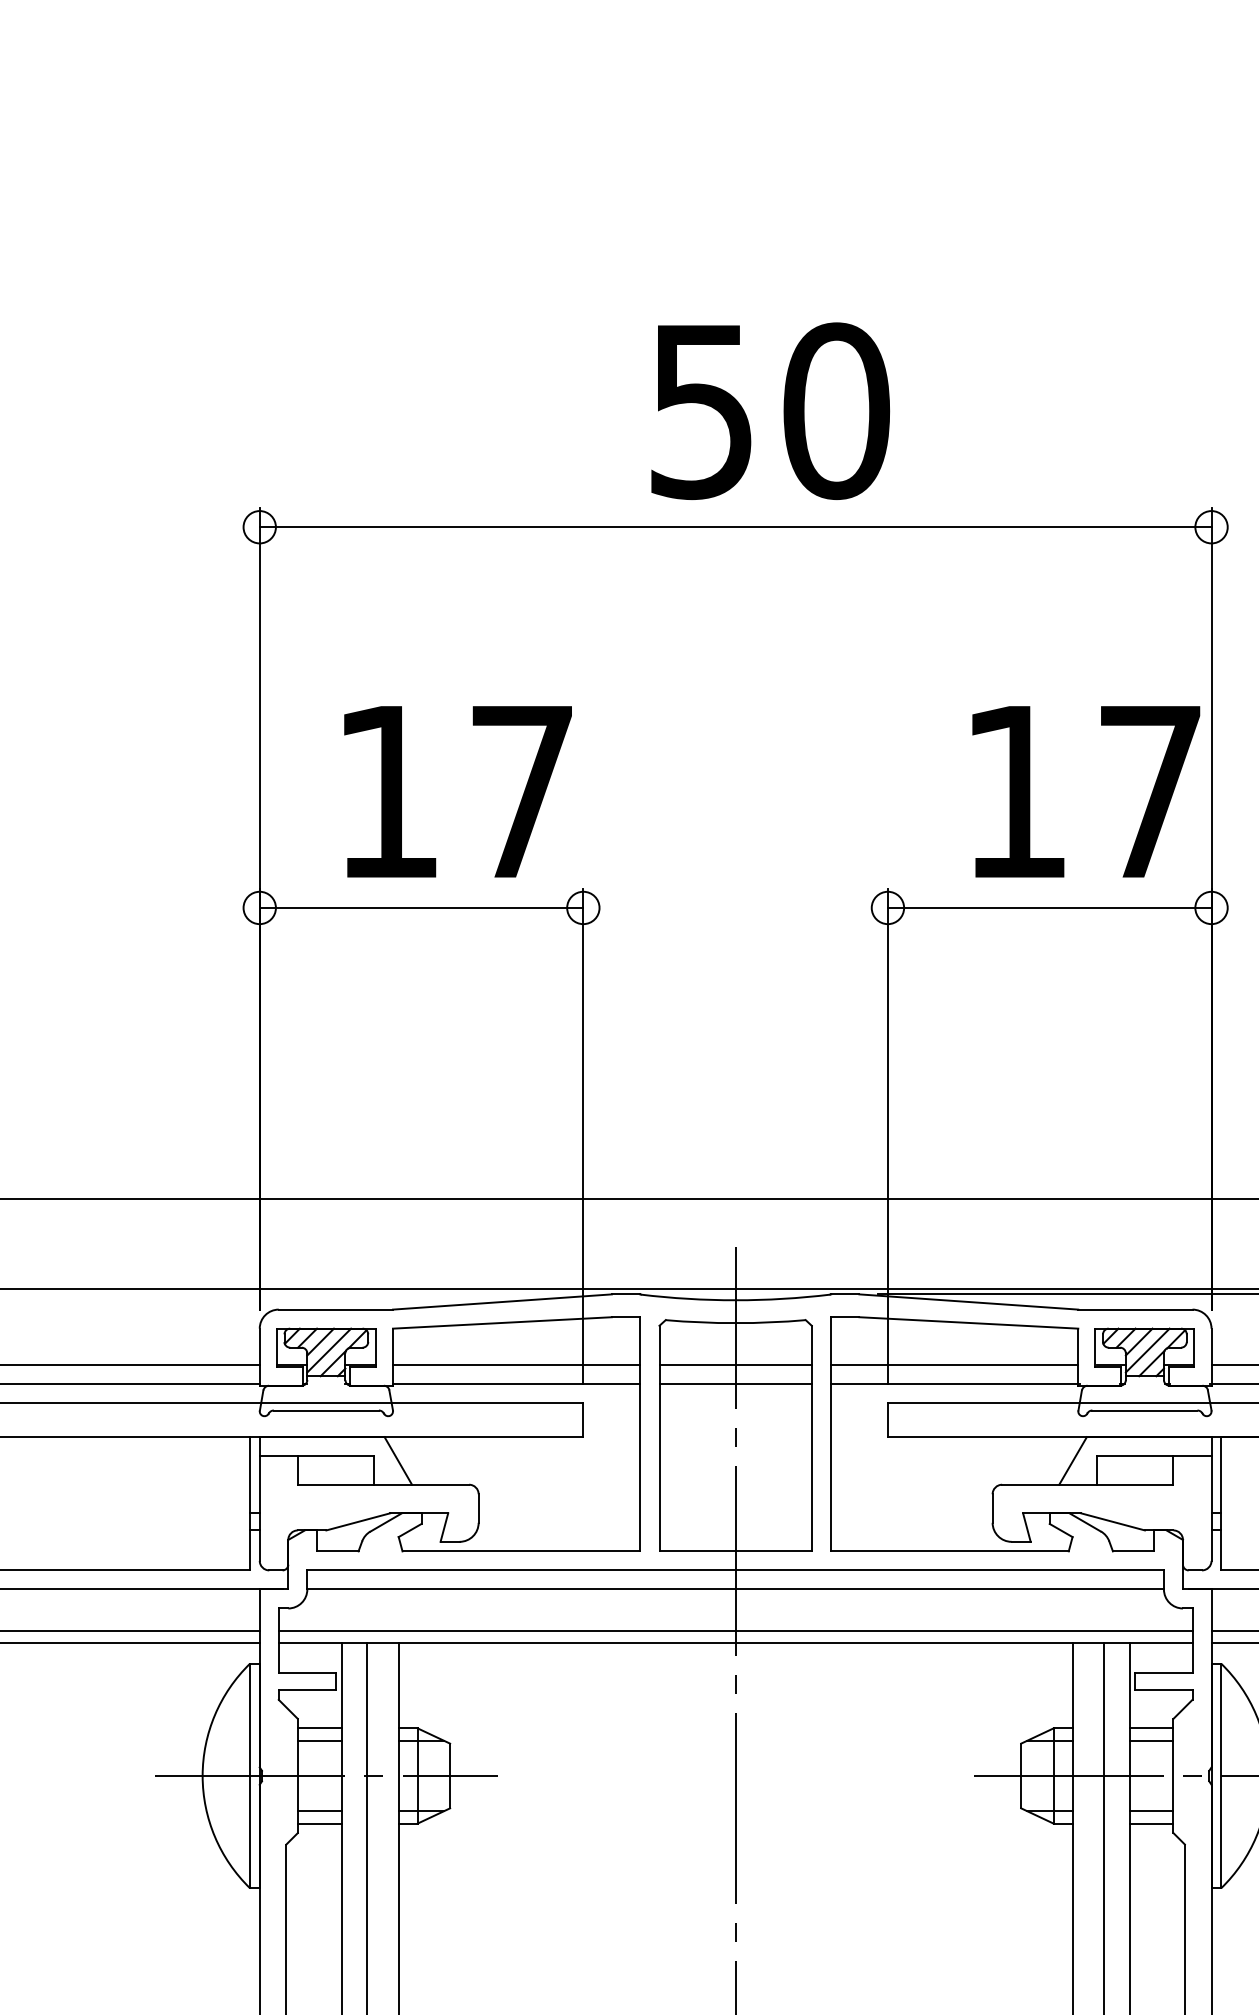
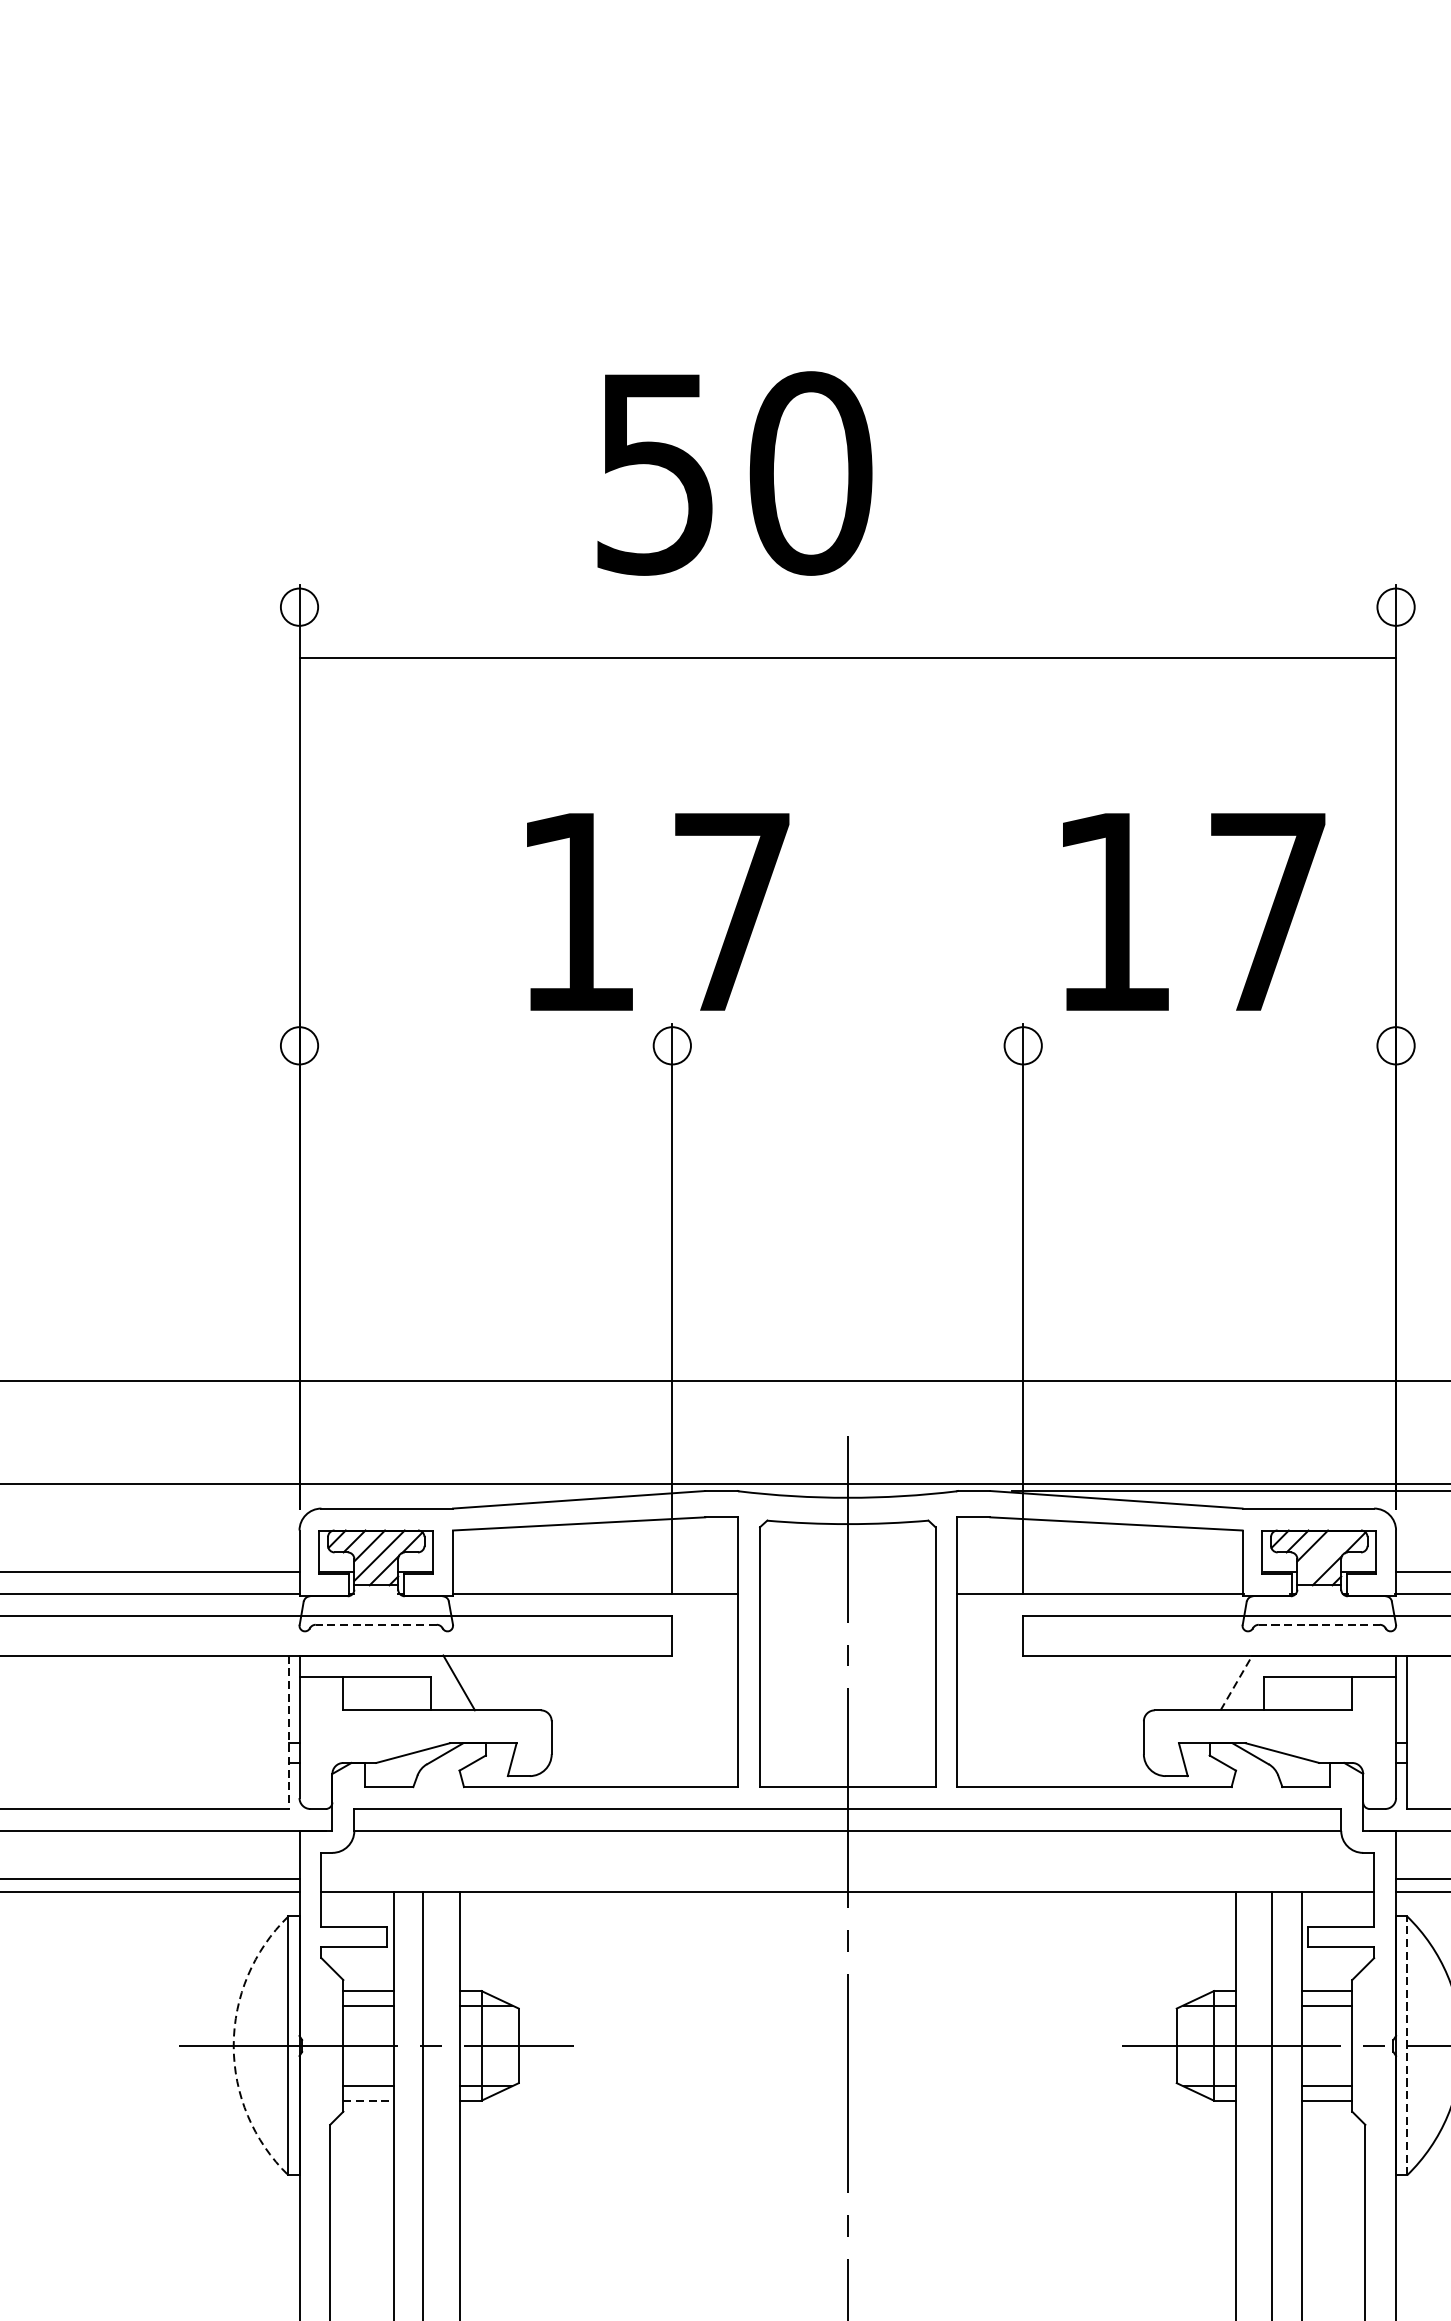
text: (770, 410) -> (734, 472), moved
line: (735, 527) -> (847, 658), moved
text: (457, 791) -> (657, 911), moved
text: (1086, 791) -> (1194, 911), moved
line: (421, 907) -> (485, 1045), removed
line: (1049, 907) -> (1209, 1045), removed
line: (1147, 1350) -> (1322, 1555), removed
line: (516, 1364) -> (595, 1571), removed
line: (735, 1364) -> (847, 1571), removed
line: (954, 1364) -> (1099, 1571), removed
line: (735, 1383) -> (847, 1593), removed
line: (326, 1410) -> (376, 1624), solid -> dashed
line: (1144, 1410) -> (1318, 1624), solid -> dashed
line: (1073, 1460) -> (1237, 1682), solid -> dashed
line: (250, 1503) -> (288, 1731), solid -> dashed
line: (735, 1631) -> (847, 1879), removed
arc: (202, 1775) -> (233, 2045), solid -> dashed
line: (1221, 1775) -> (1407, 2045), solid -> dashed
line: (319, 1823) -> (368, 2100), solid -> dashed

